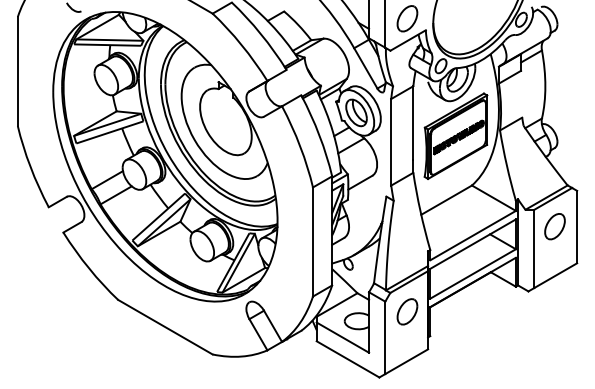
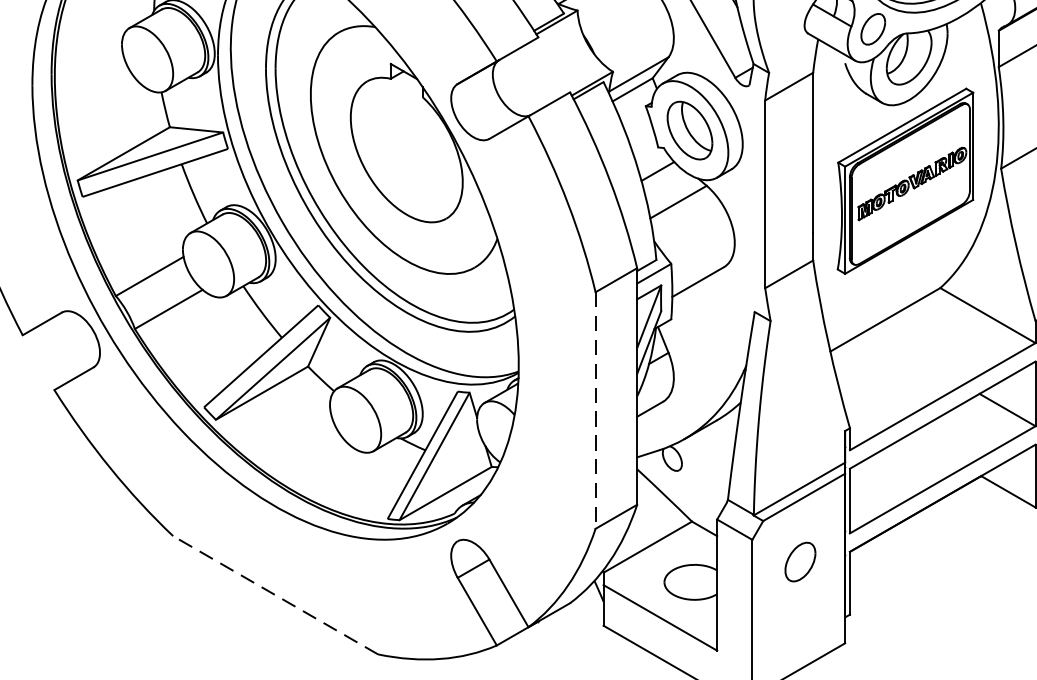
line: (312, 242) -> (594, 411), solid -> dashed
part: (407, 311) -> (800, 561), size x0.7
line: (165, 327) -> (275, 595), solid -> dashed

